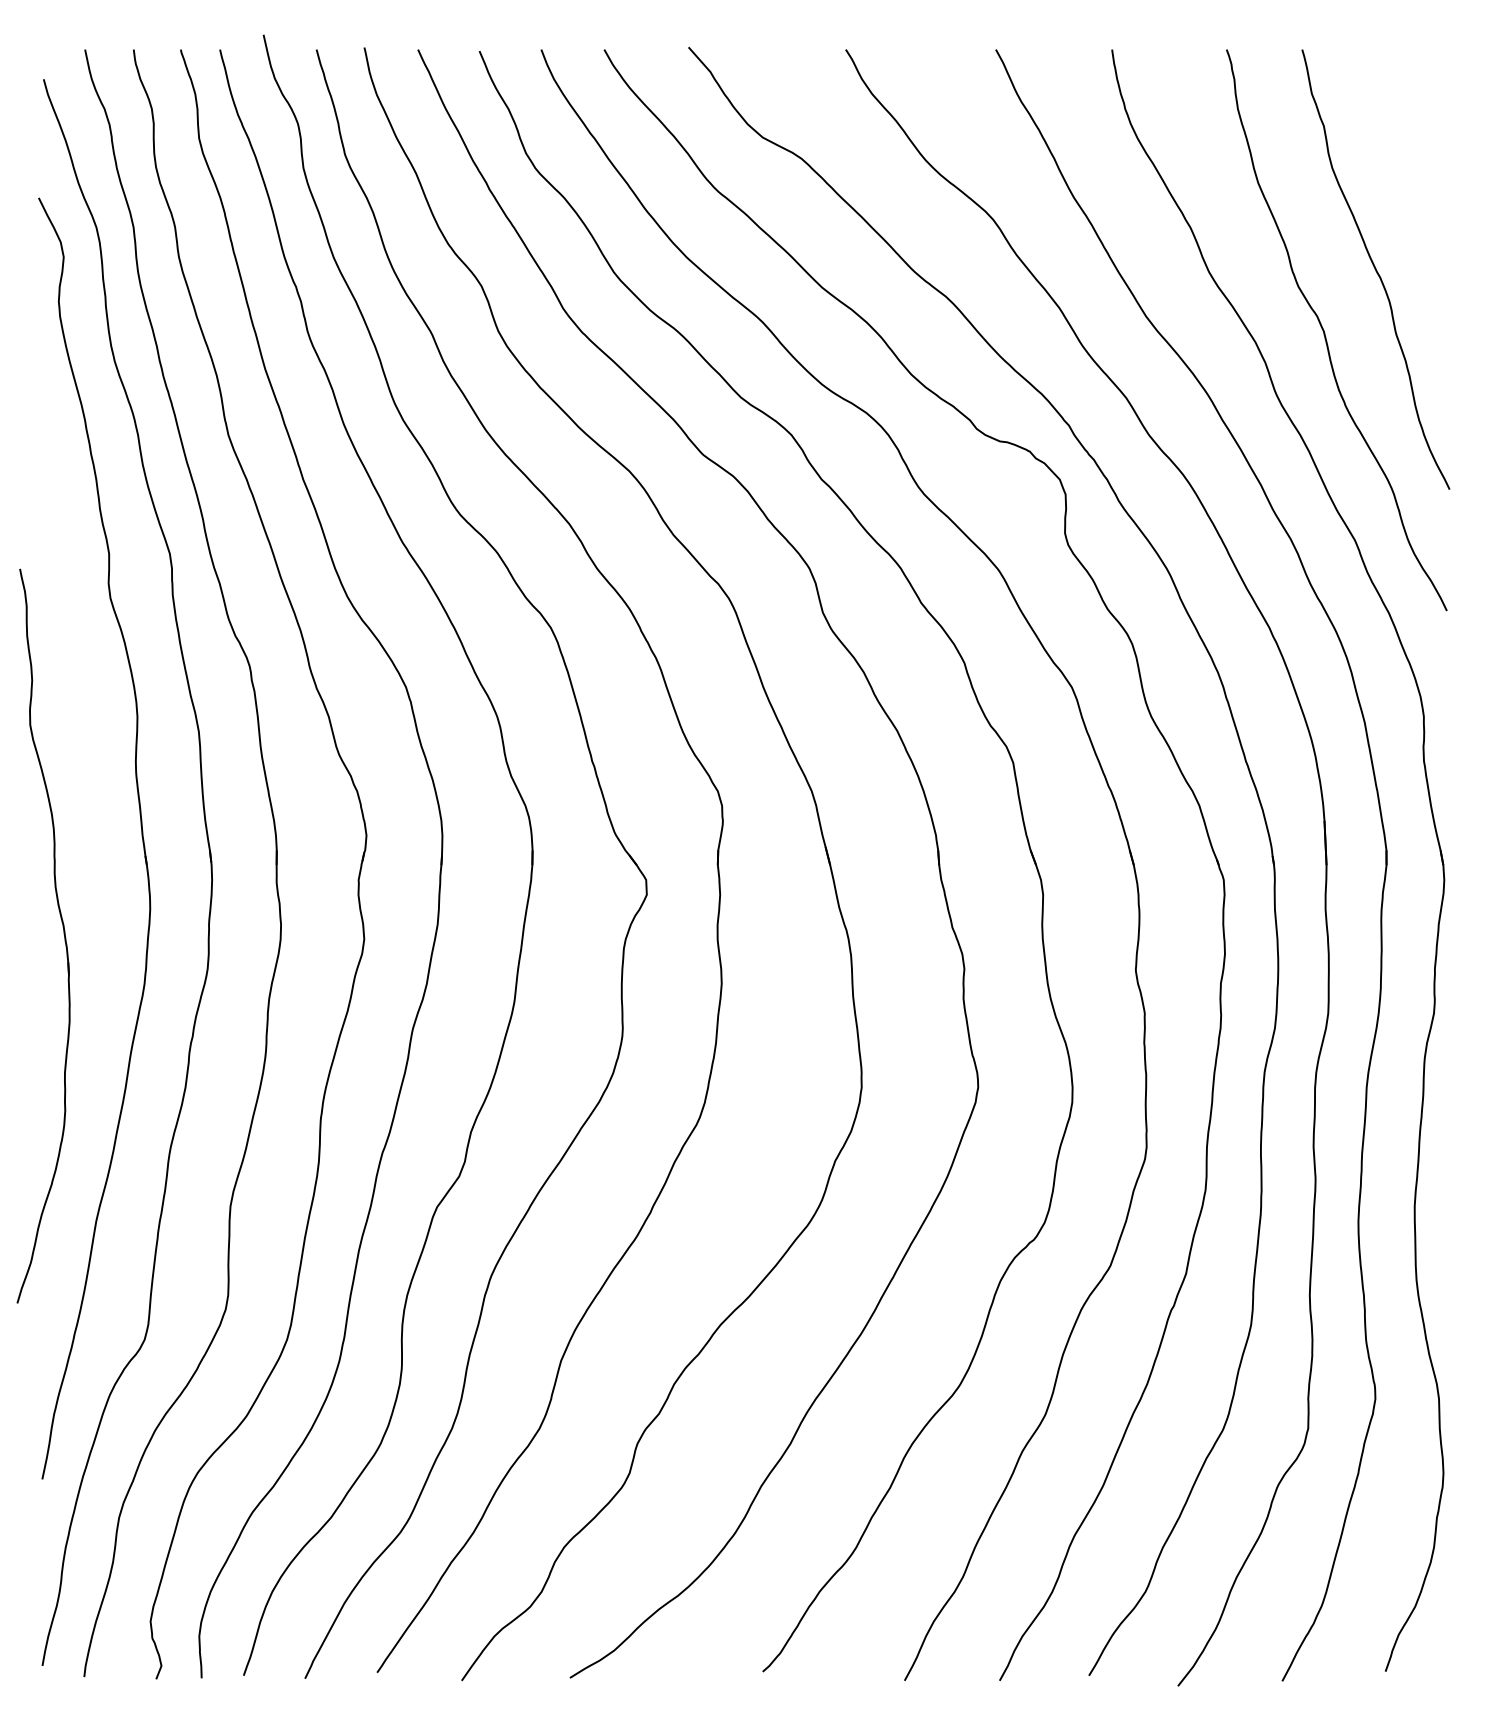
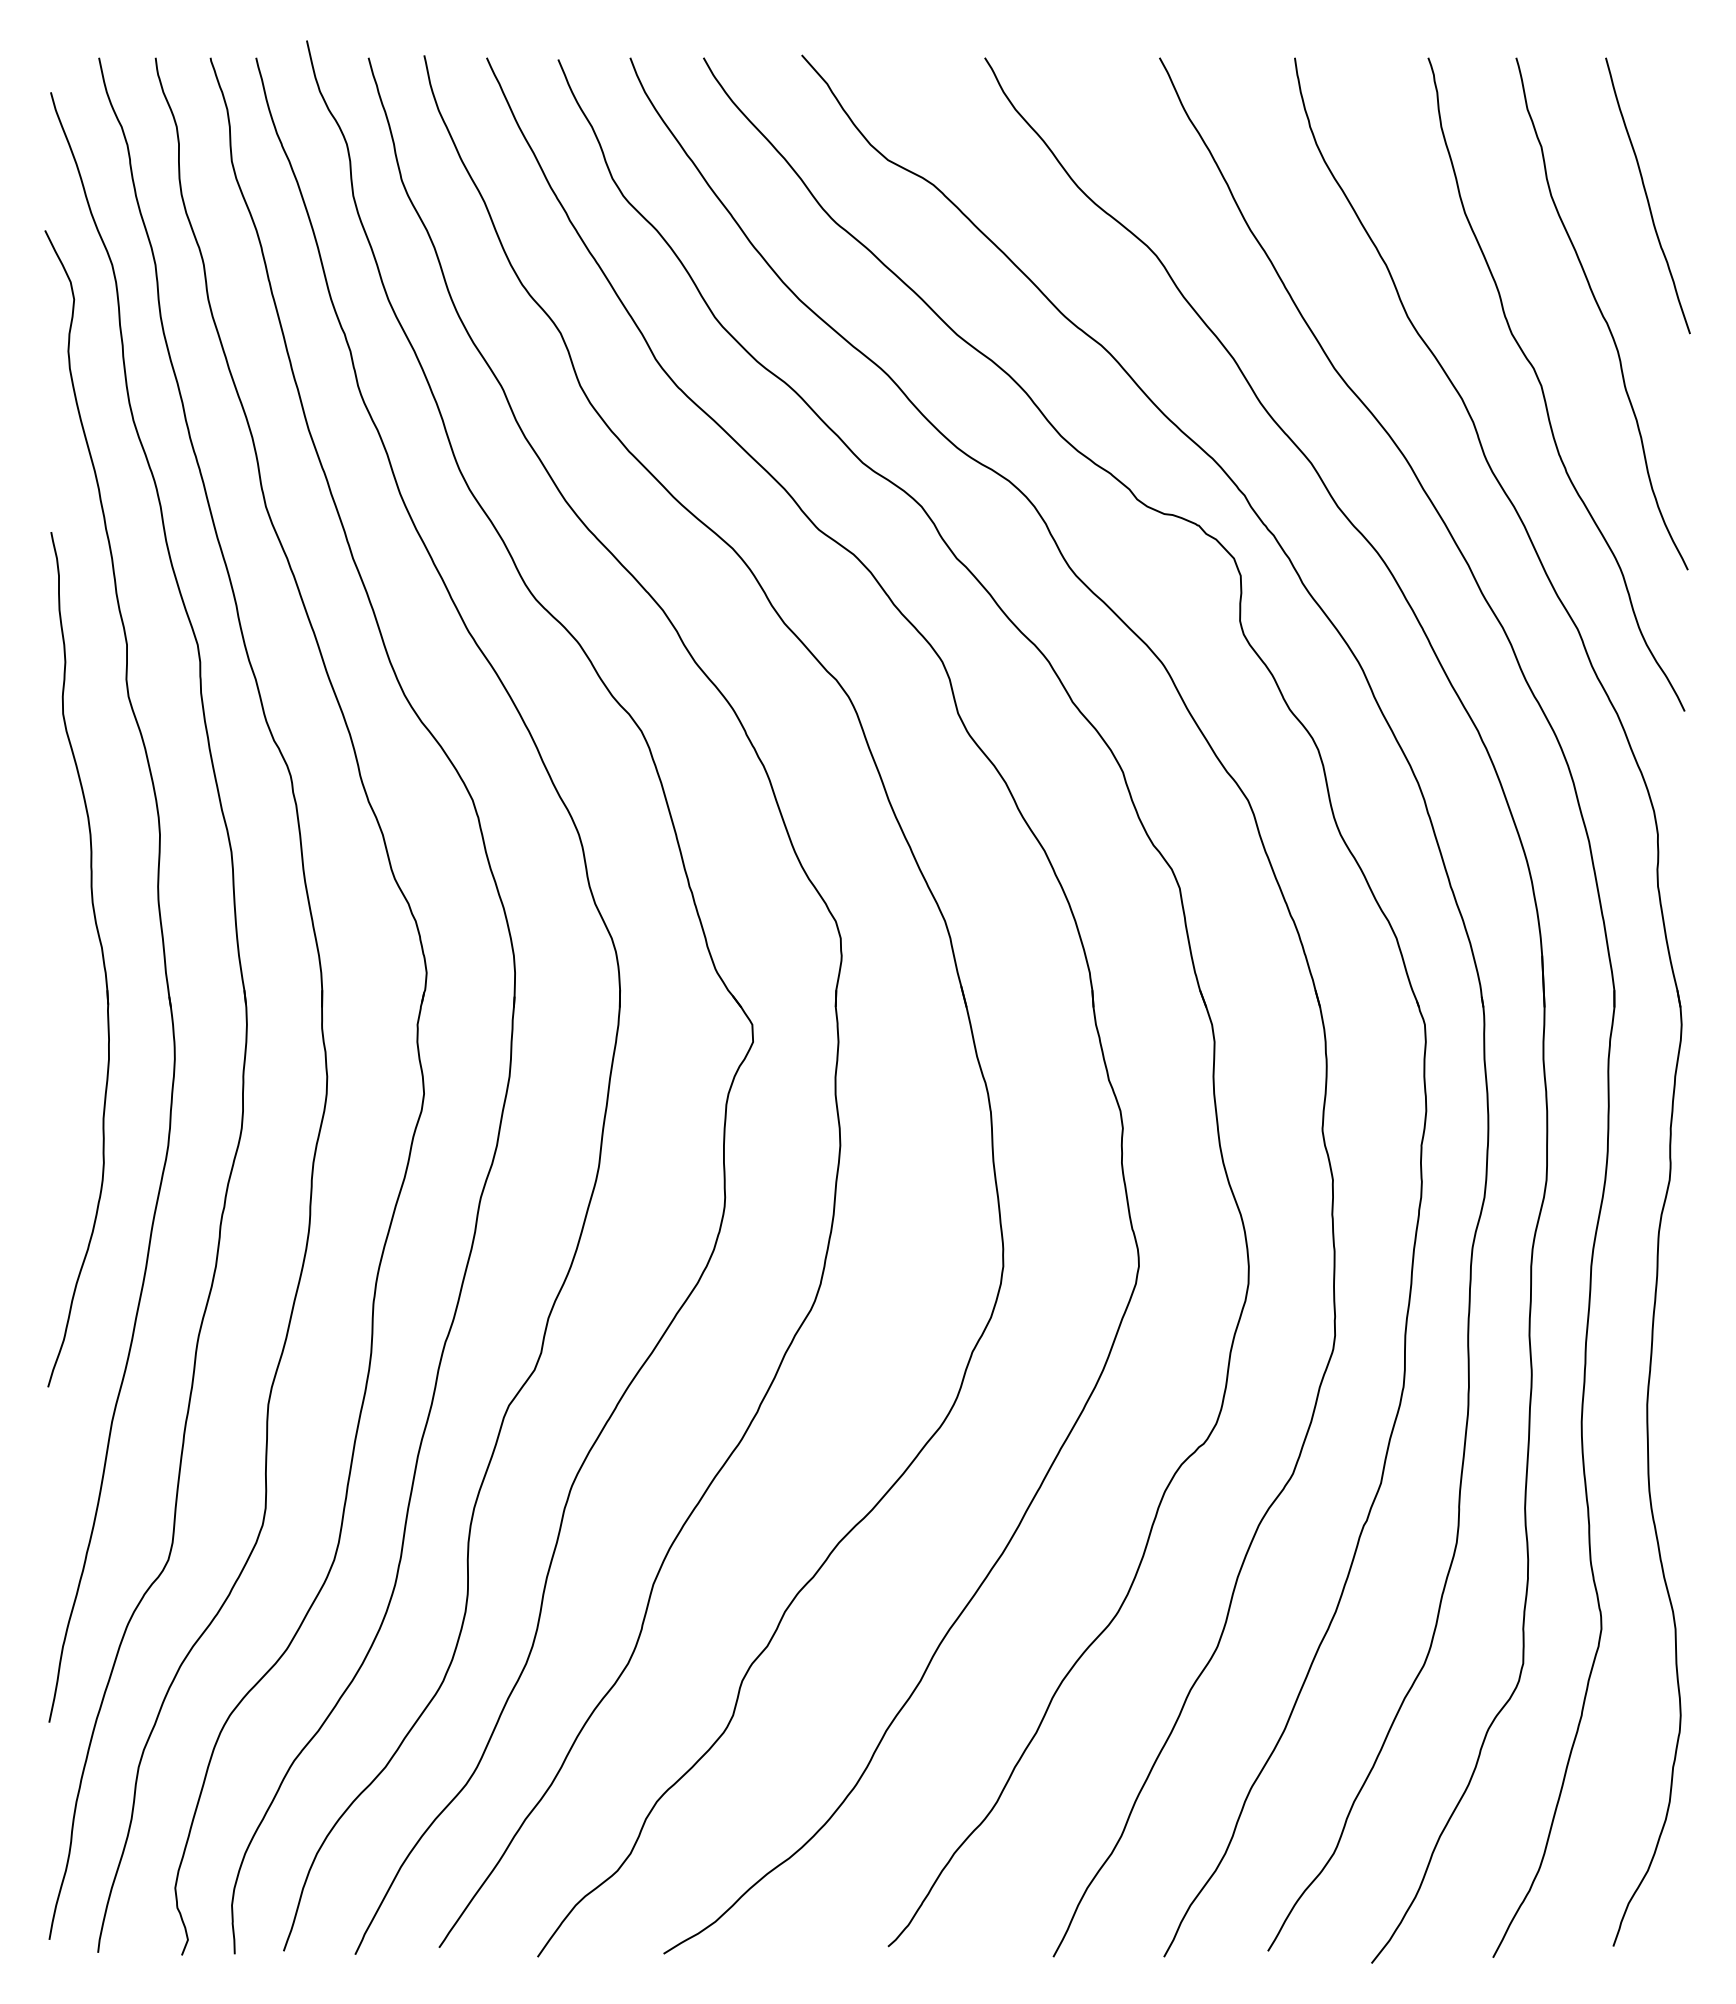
curve: (1414, 167) -> (1646, 195), added
part: (63, 934) -> (101, 957), moved

